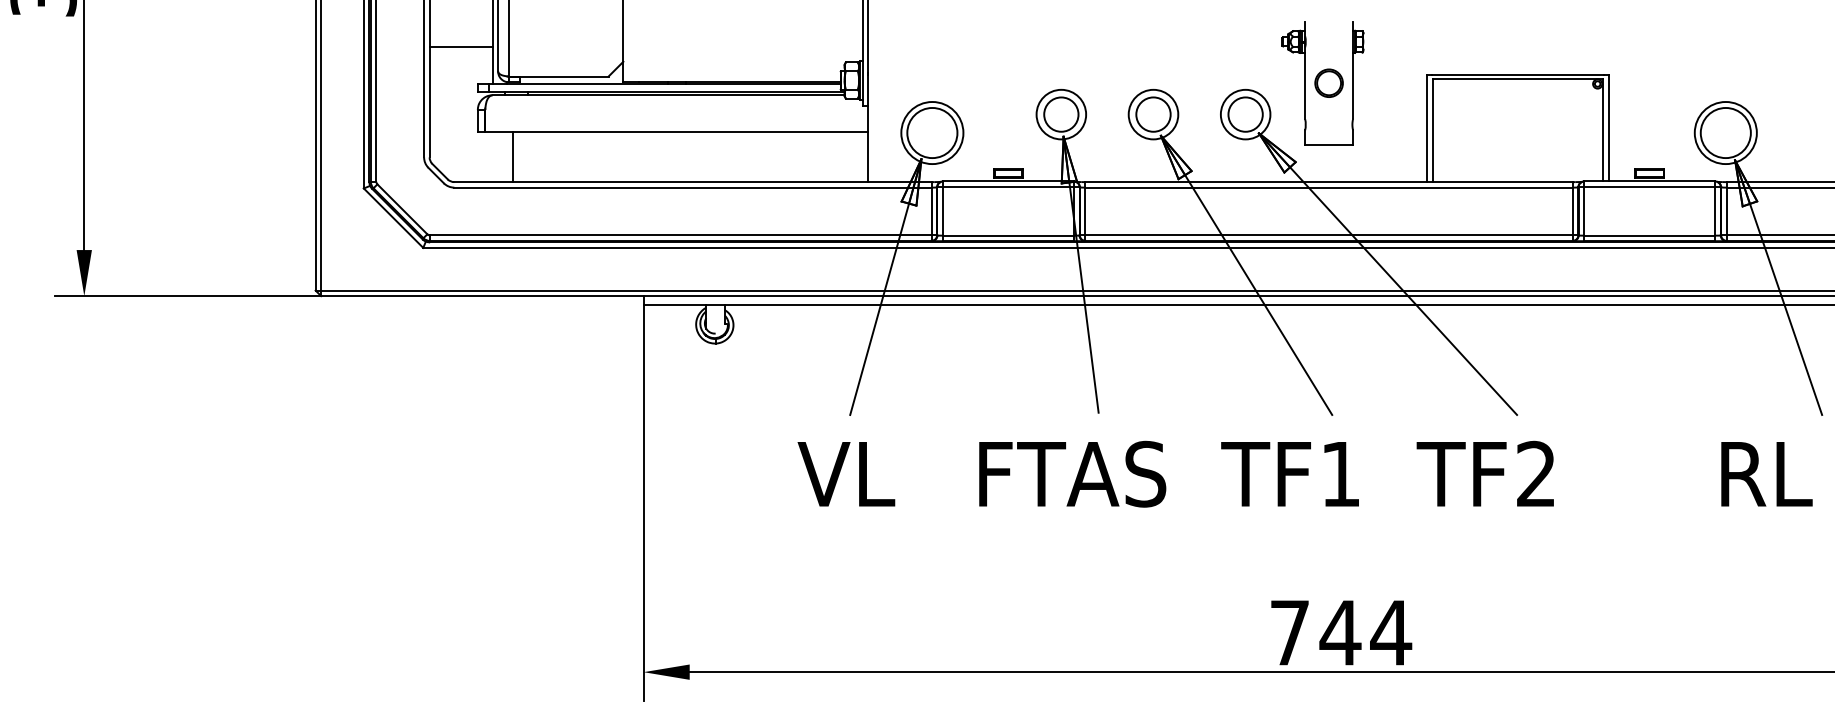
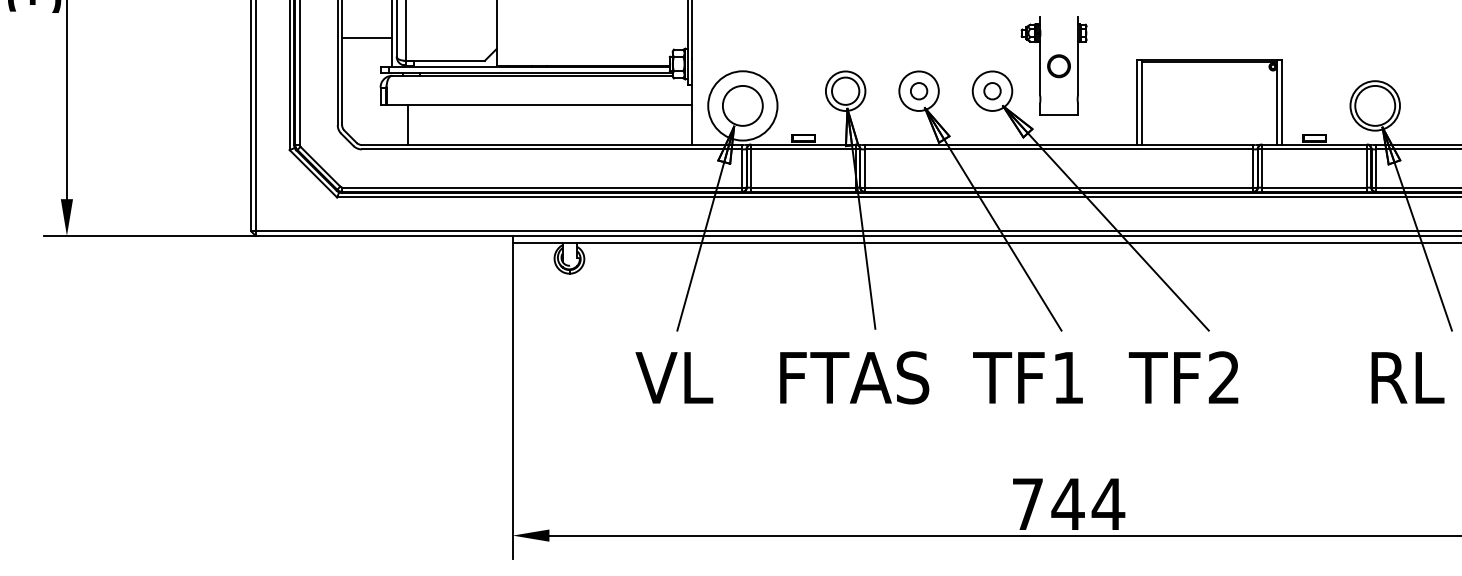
circle: (1153, 114) -> (919, 91), size x0.6
circle: (1245, 114) -> (992, 91), size x0.6
circle: (932, 133) -> (742, 106), size x1.4

